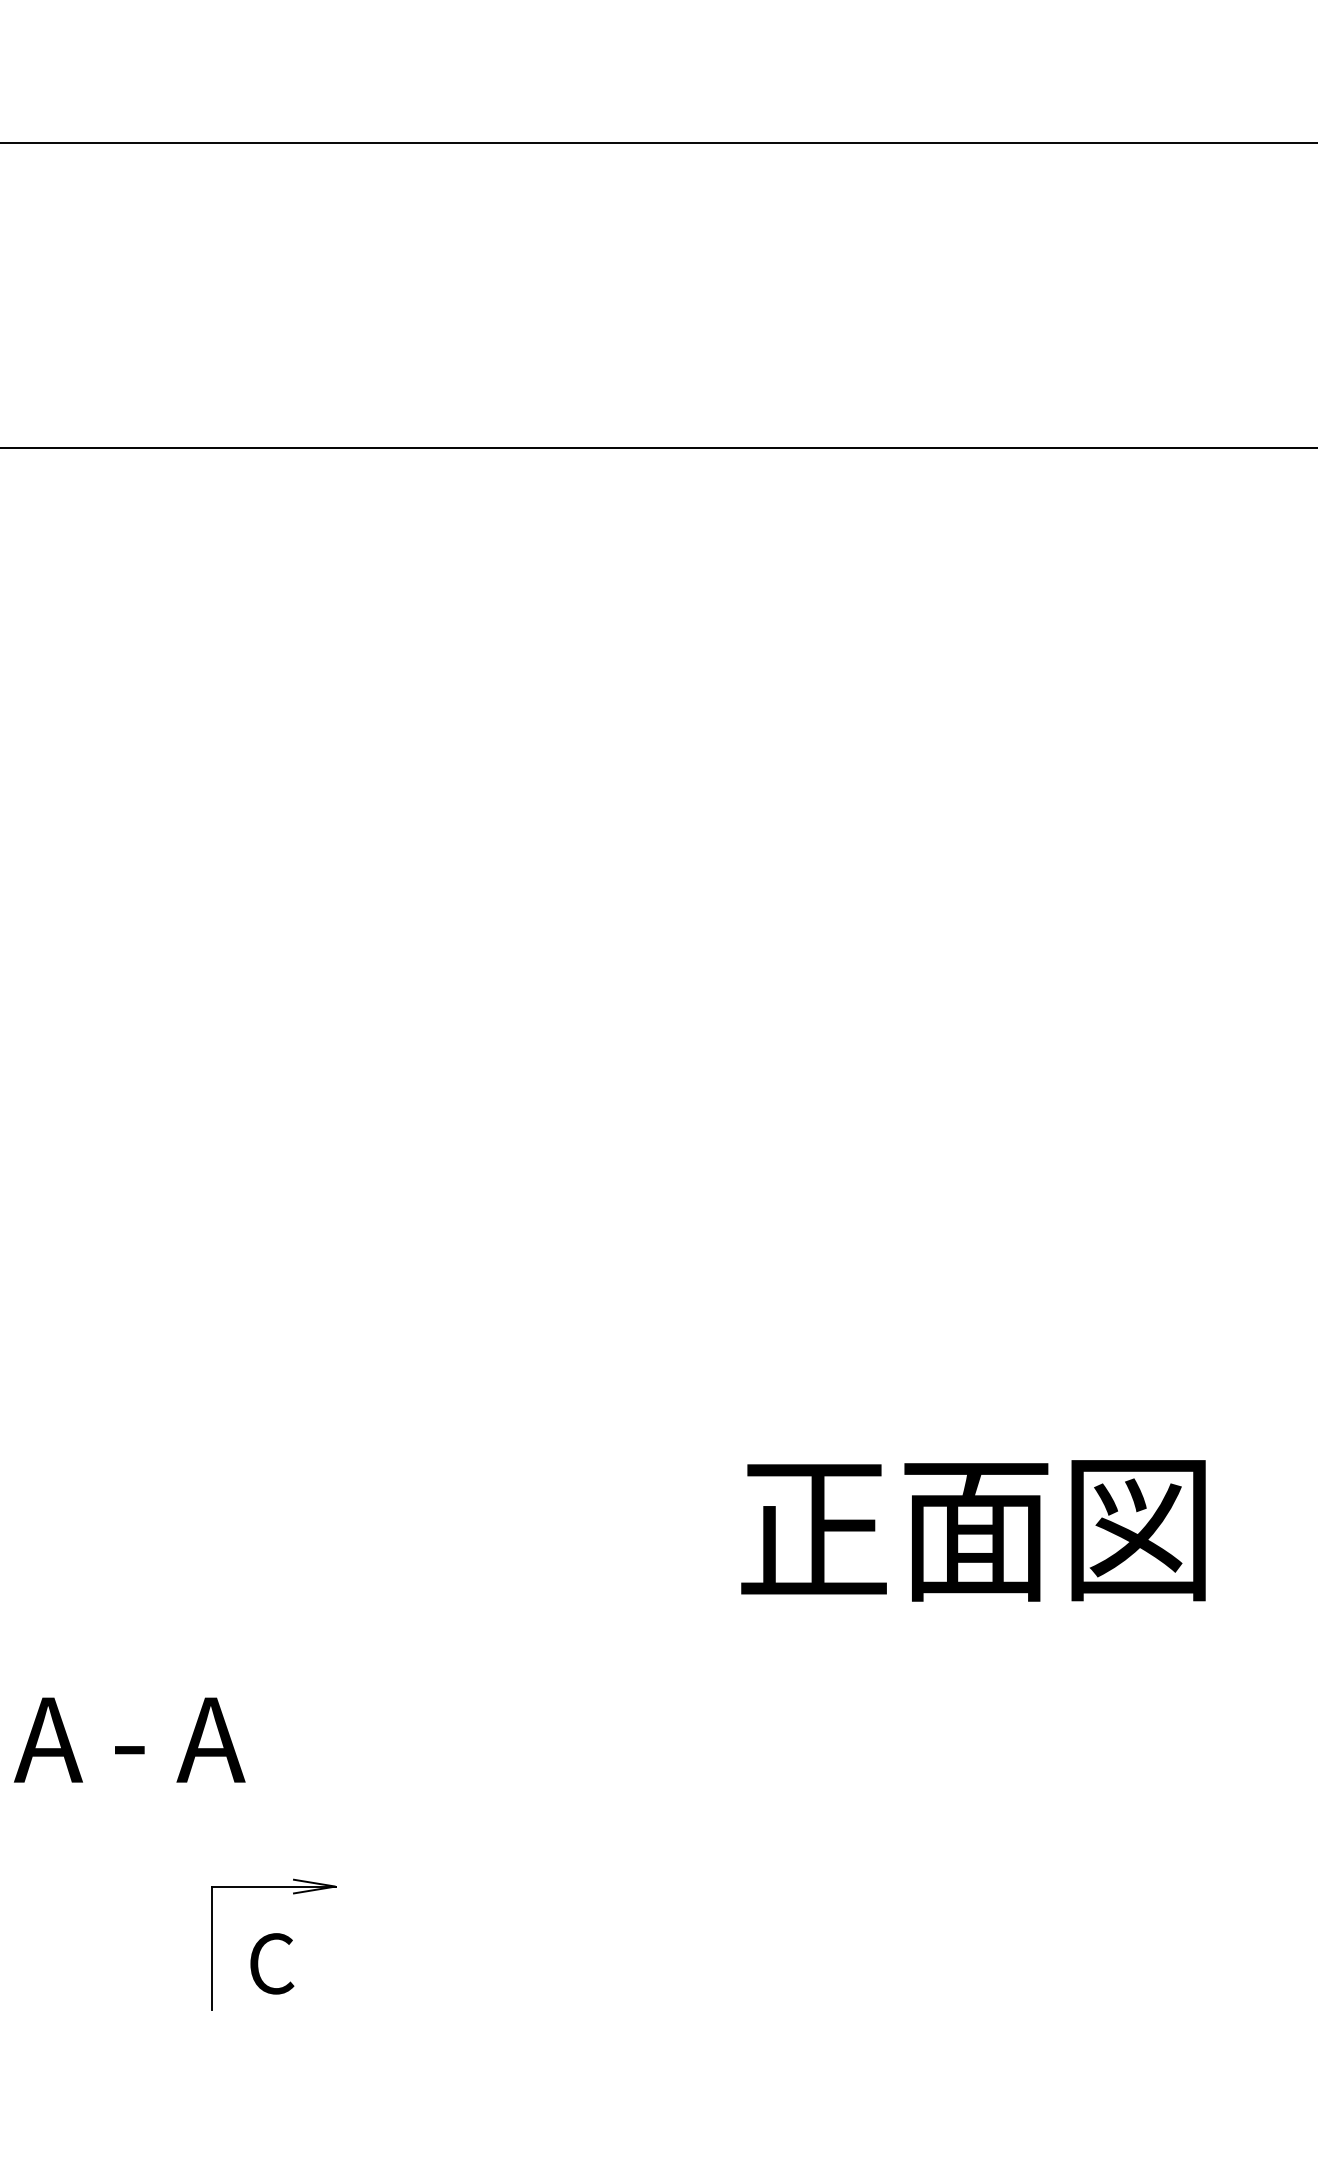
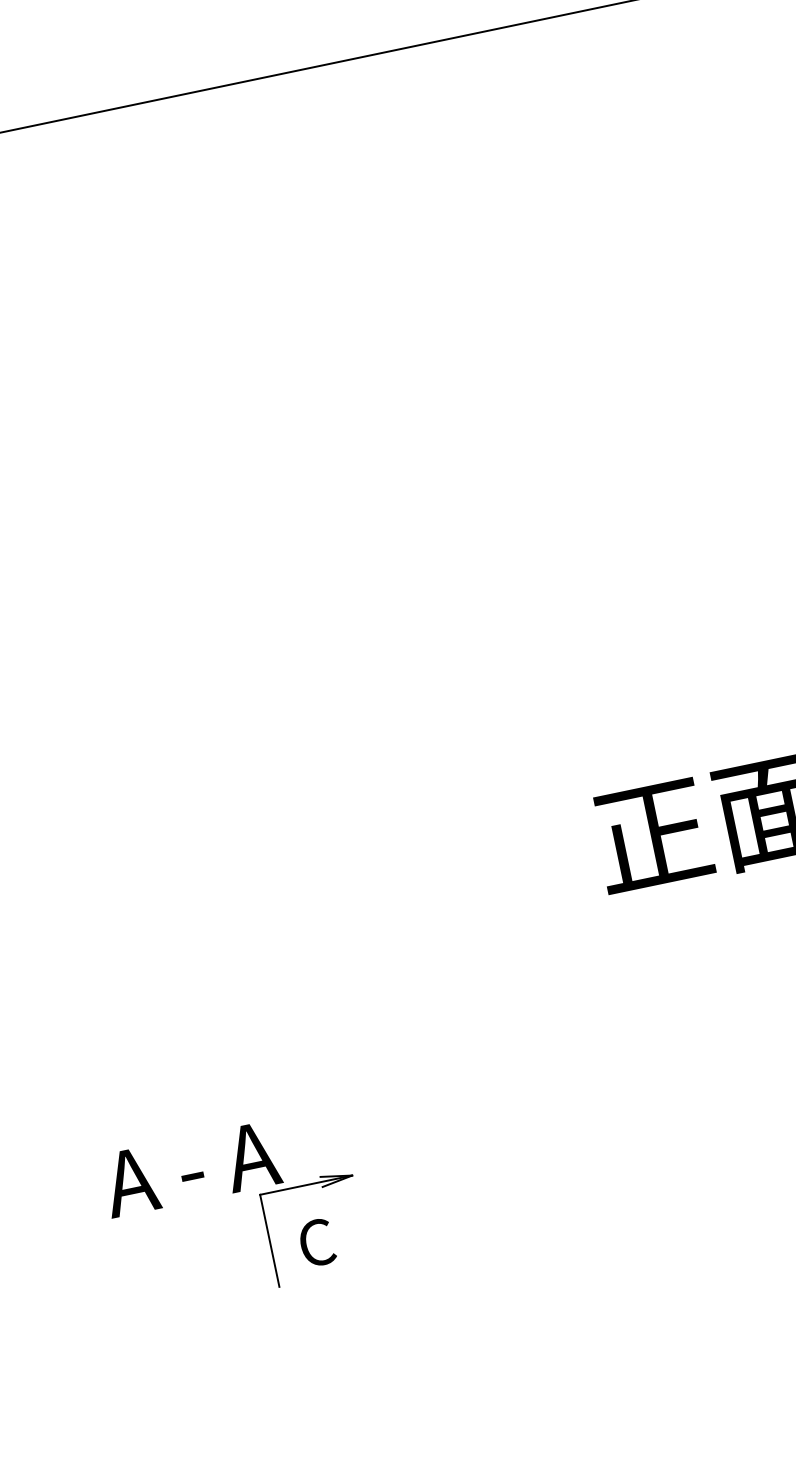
text: (129, 1739) -> (190, 1168), moved

